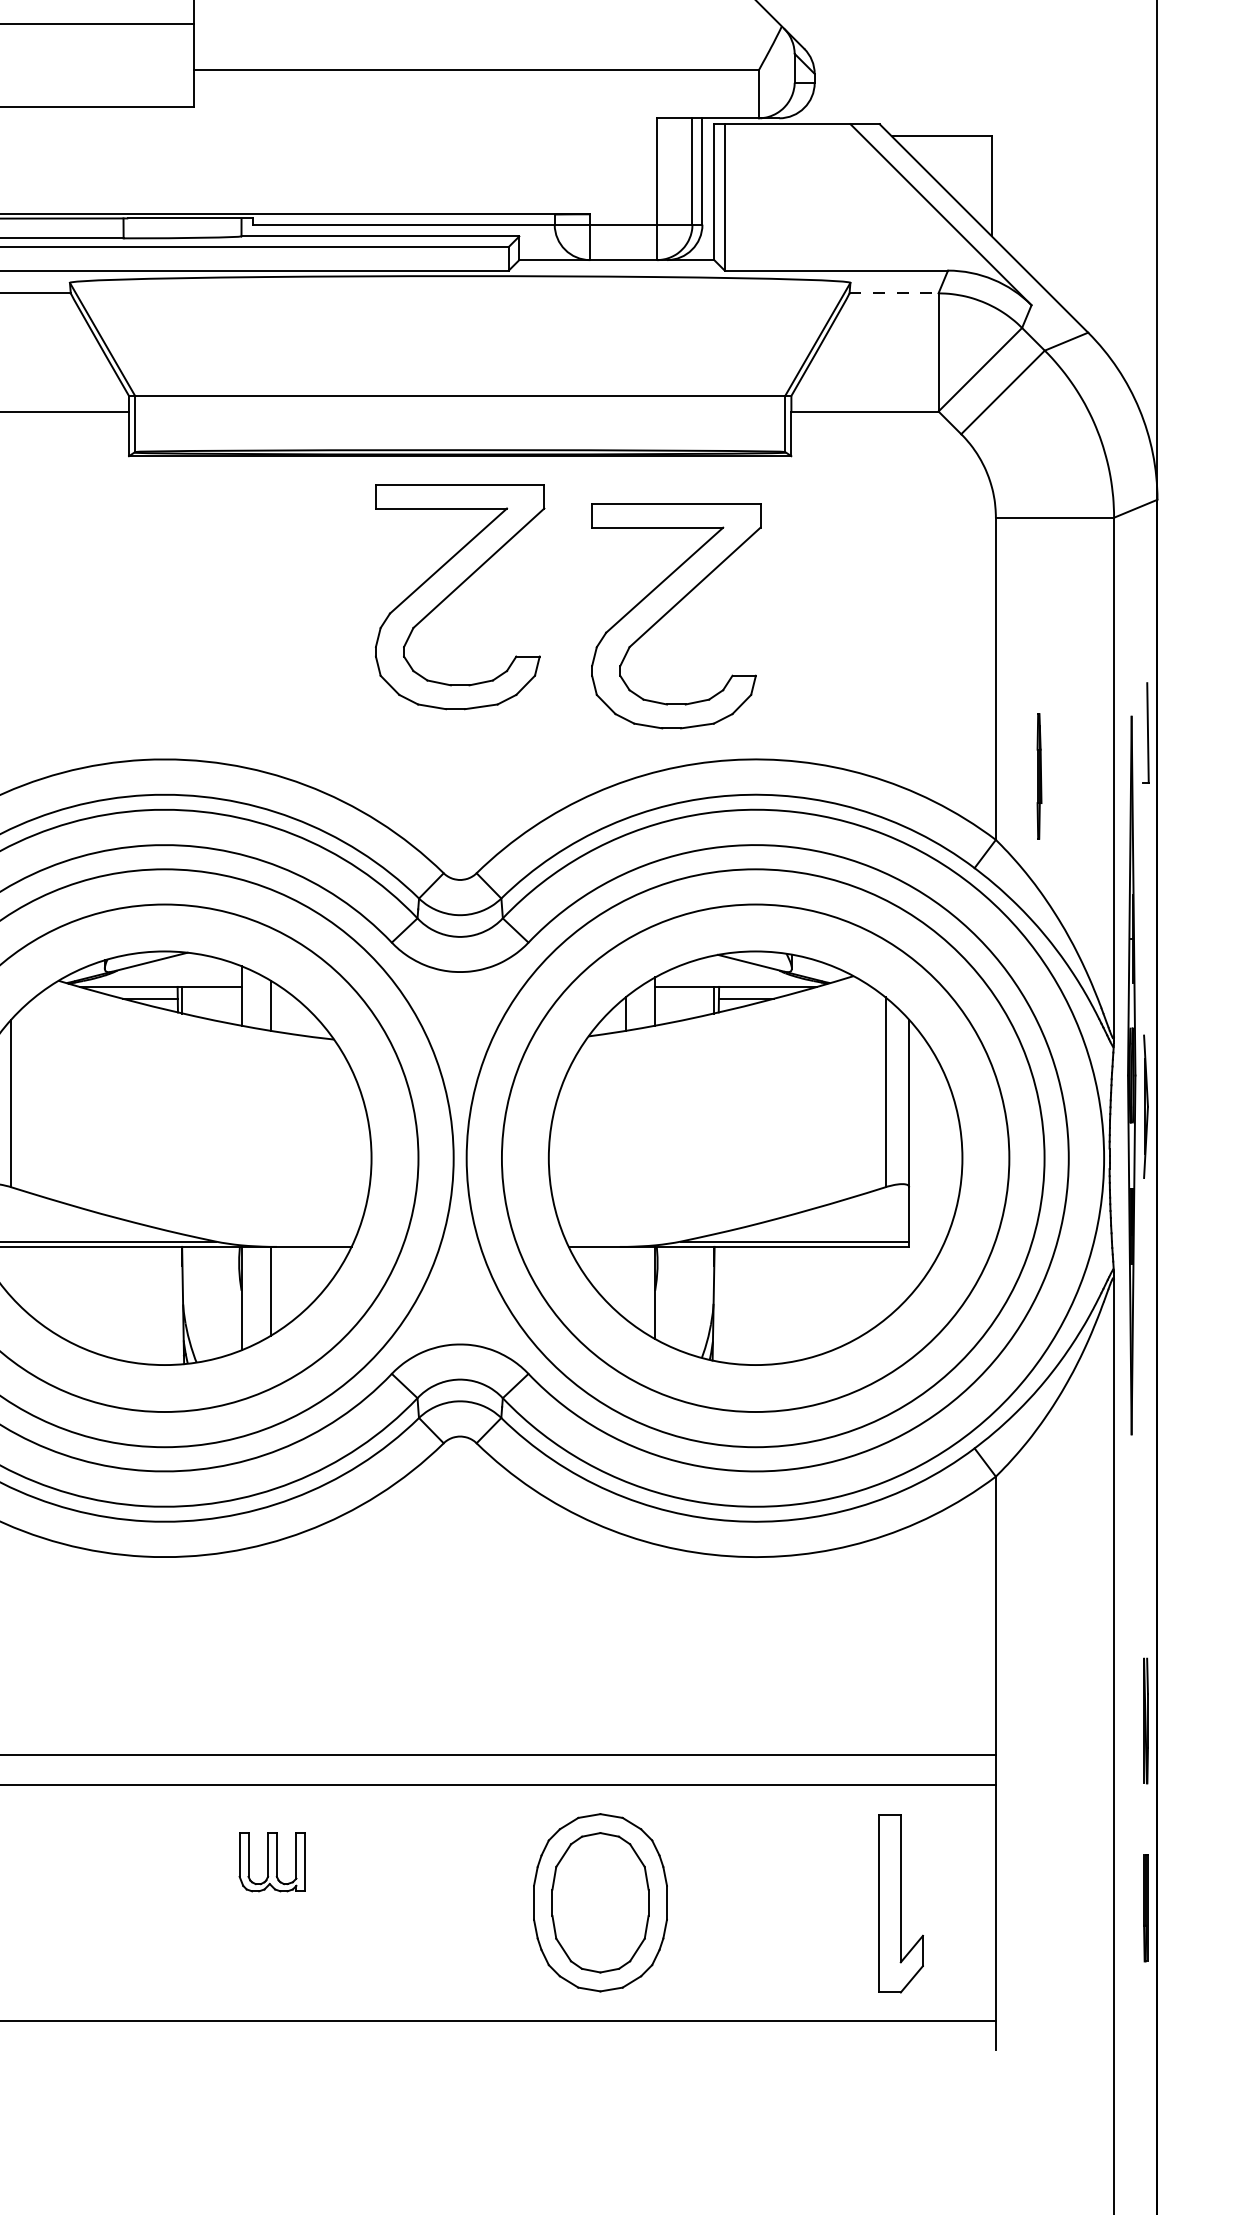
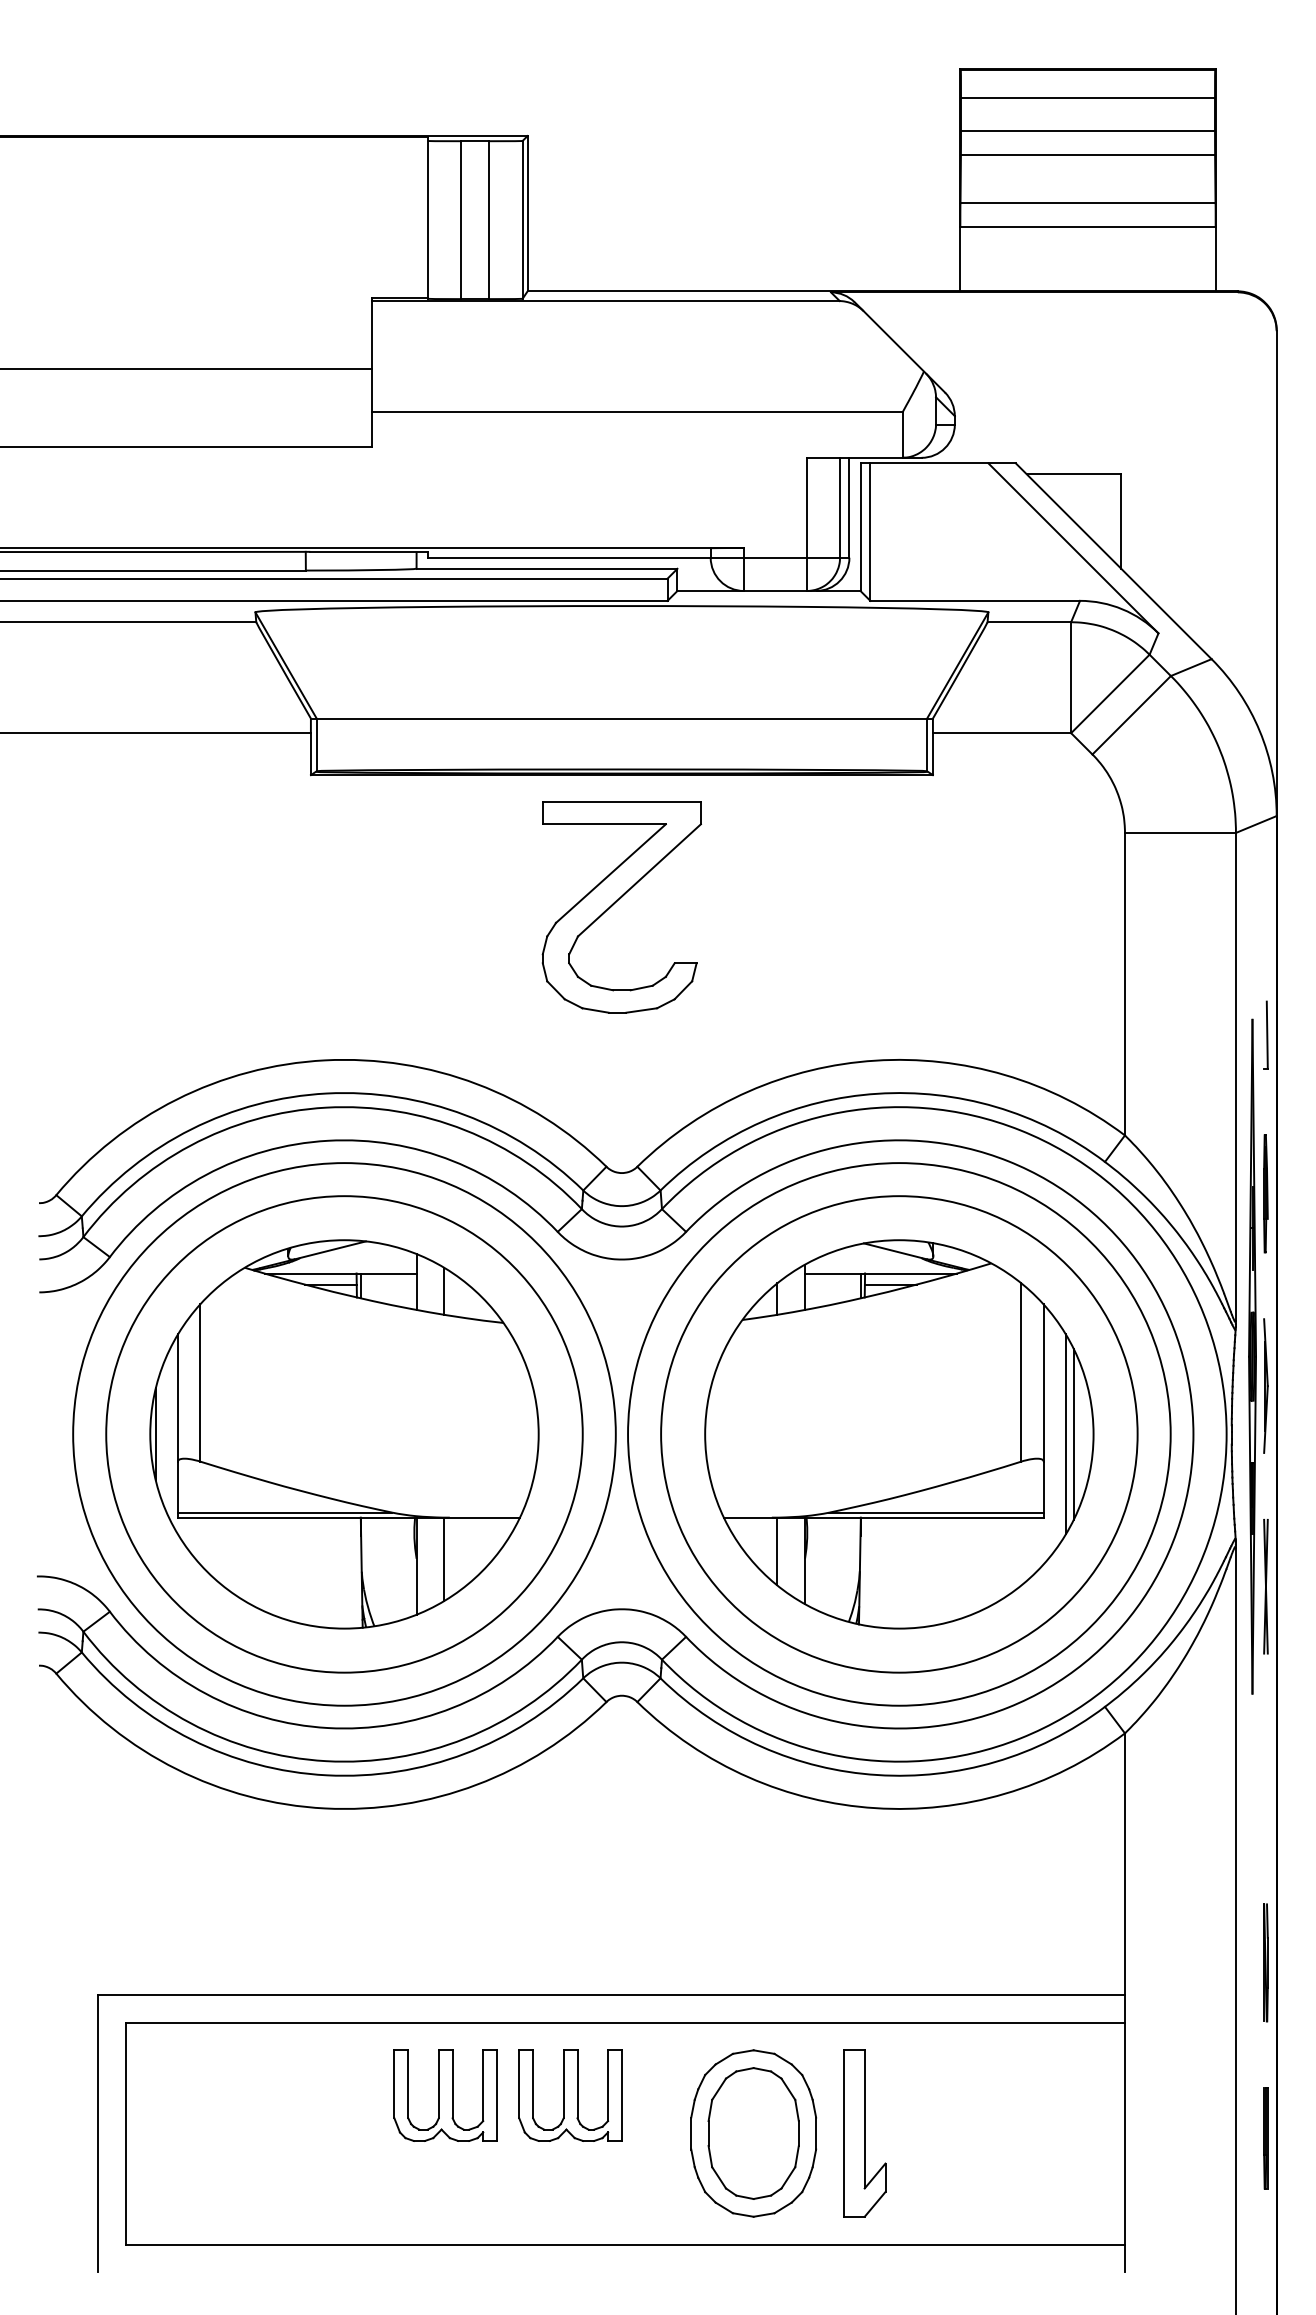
line: (894, 293) -> (1029, 622), dashed -> solid
part: (670, 611) -> (819, 920), removed
part: (1145, 732) -> (1265, 1034), size x0.71
part: (1039, 776) -> (1265, 1193), moved
line: (932, 1158) -> (1065, 1434), added
line: (941, 1158) -> (1073, 1434), added
line: (625, 1282) -> (777, 1551), added
part: (1145, 1320) -> (1265, 1586), added
part: (272, 1862) -> (445, 2095), size x1.67
part: (405, 1862) -> (570, 2095), added
part: (900, 1903) -> (864, 2133), moved

